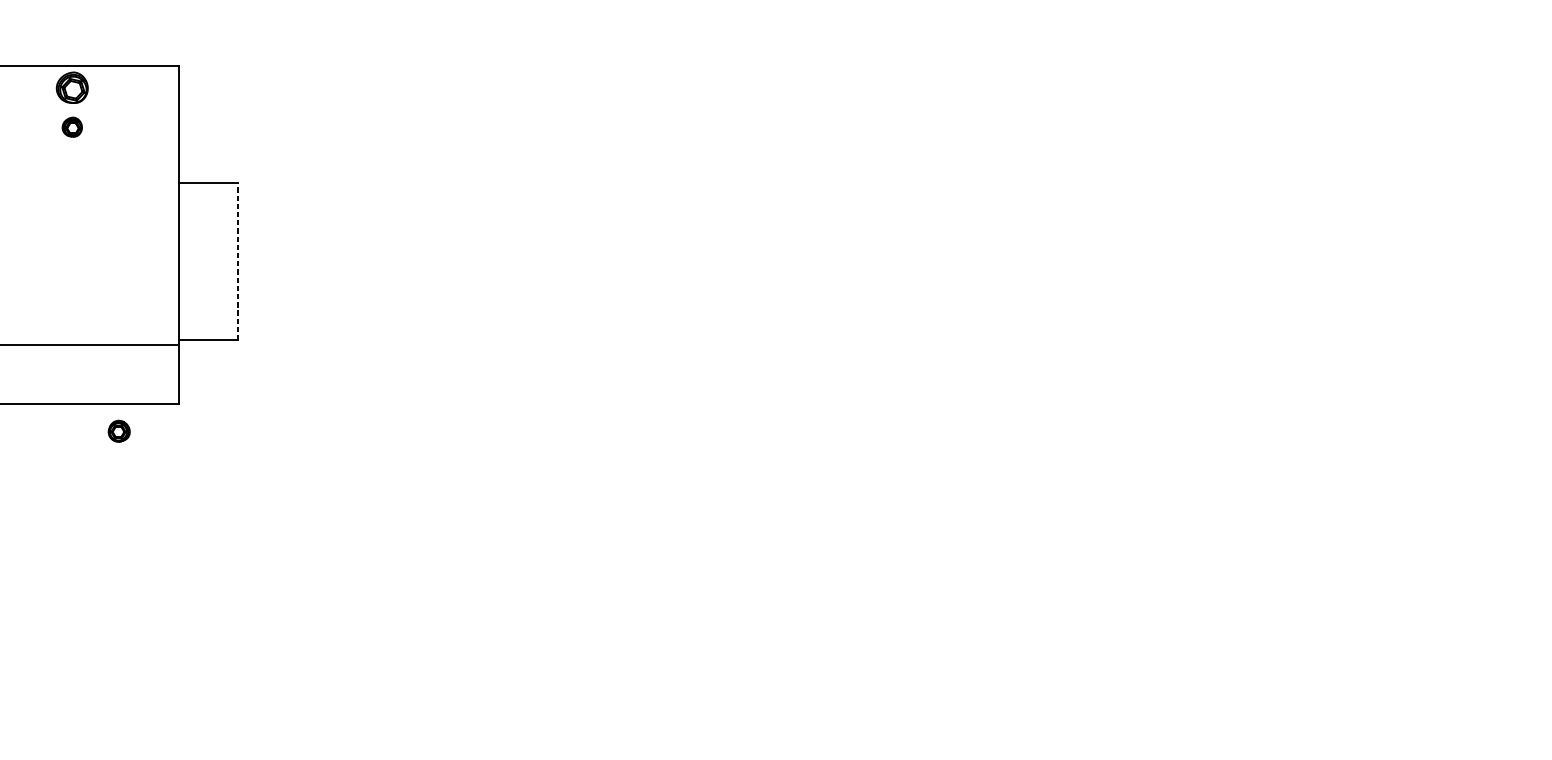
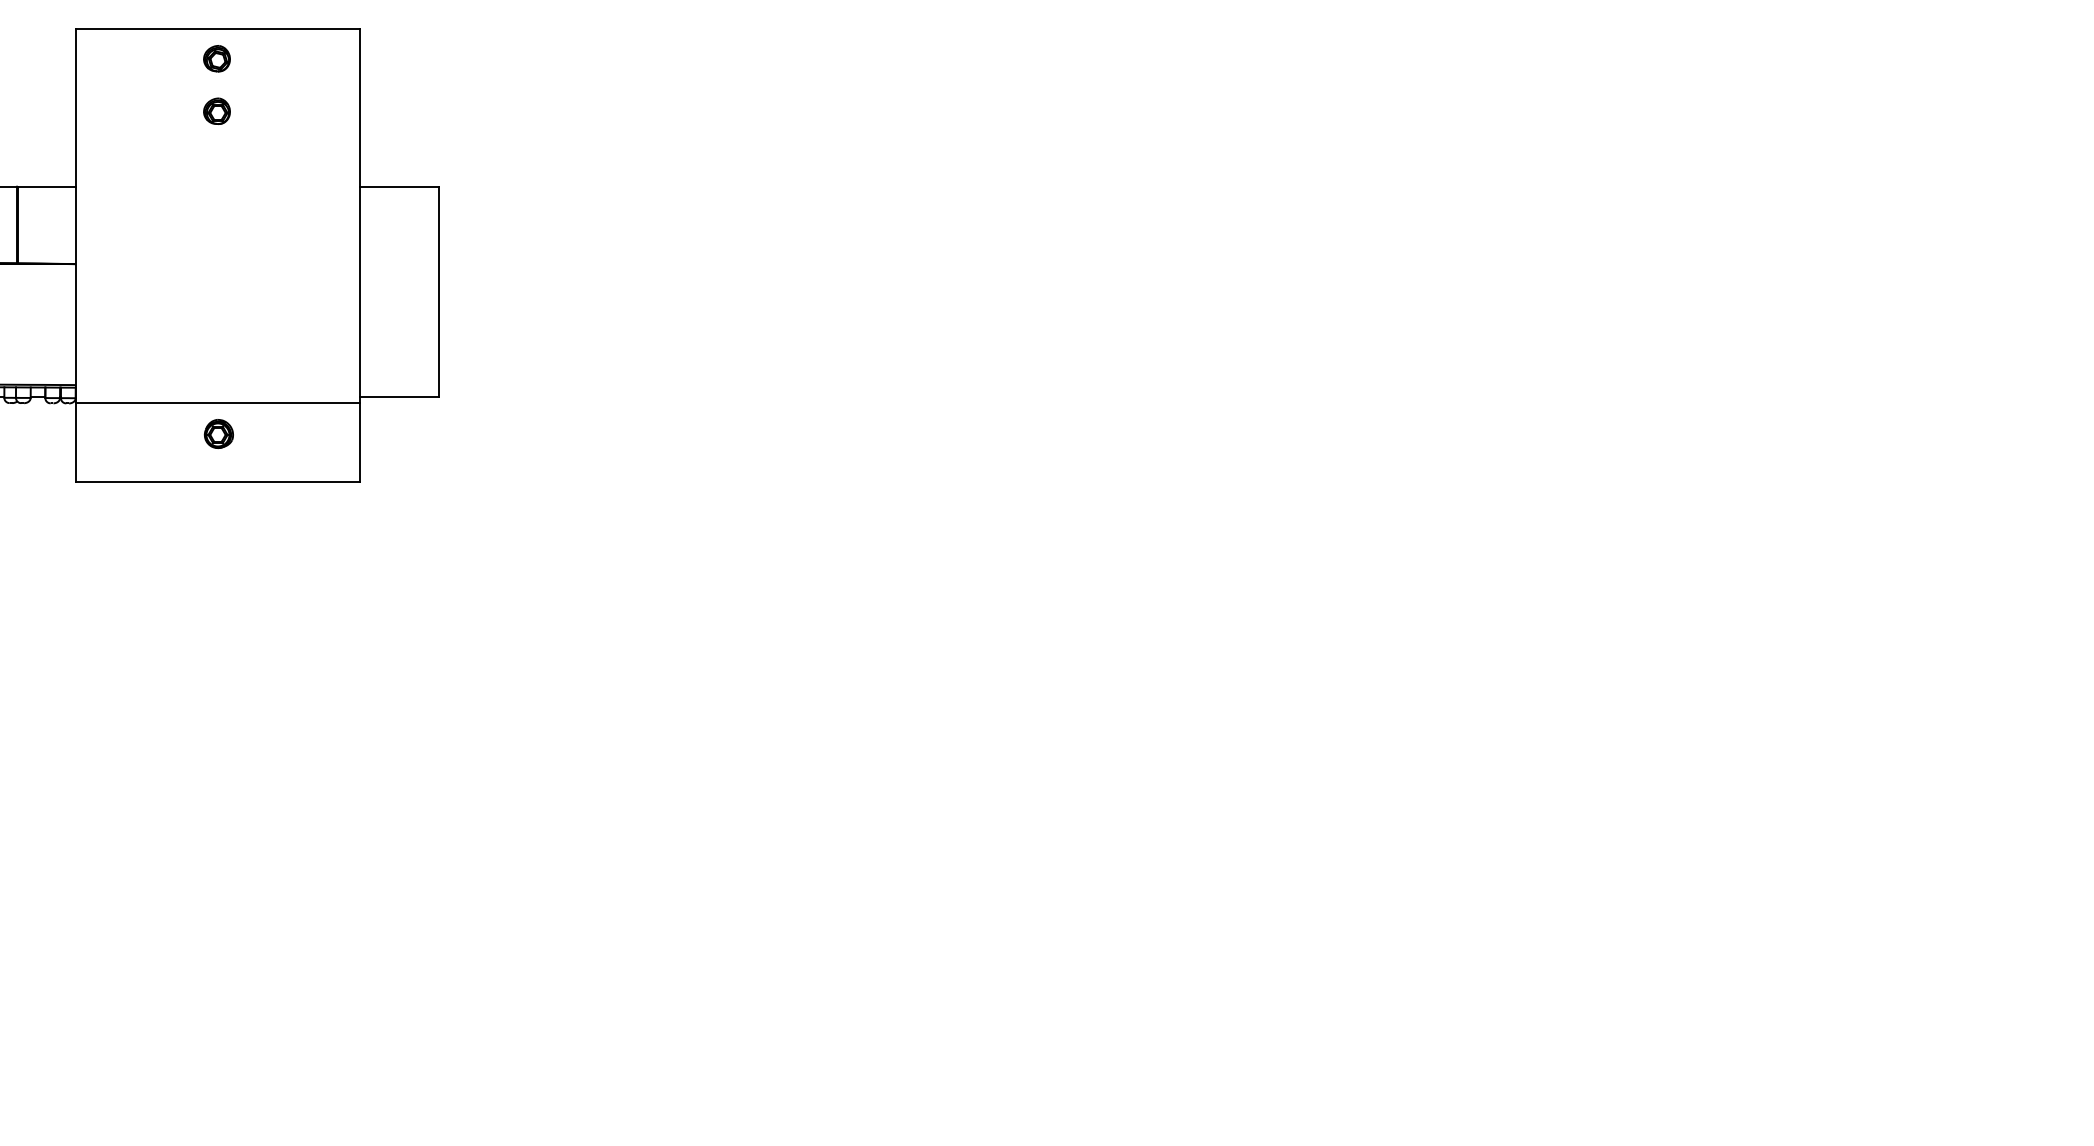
part: (71, 87) -> (216, 58), size x0.62
line: (237, 261) -> (438, 291), dashed -> solid
part: (118, 430) -> (218, 433), moved

